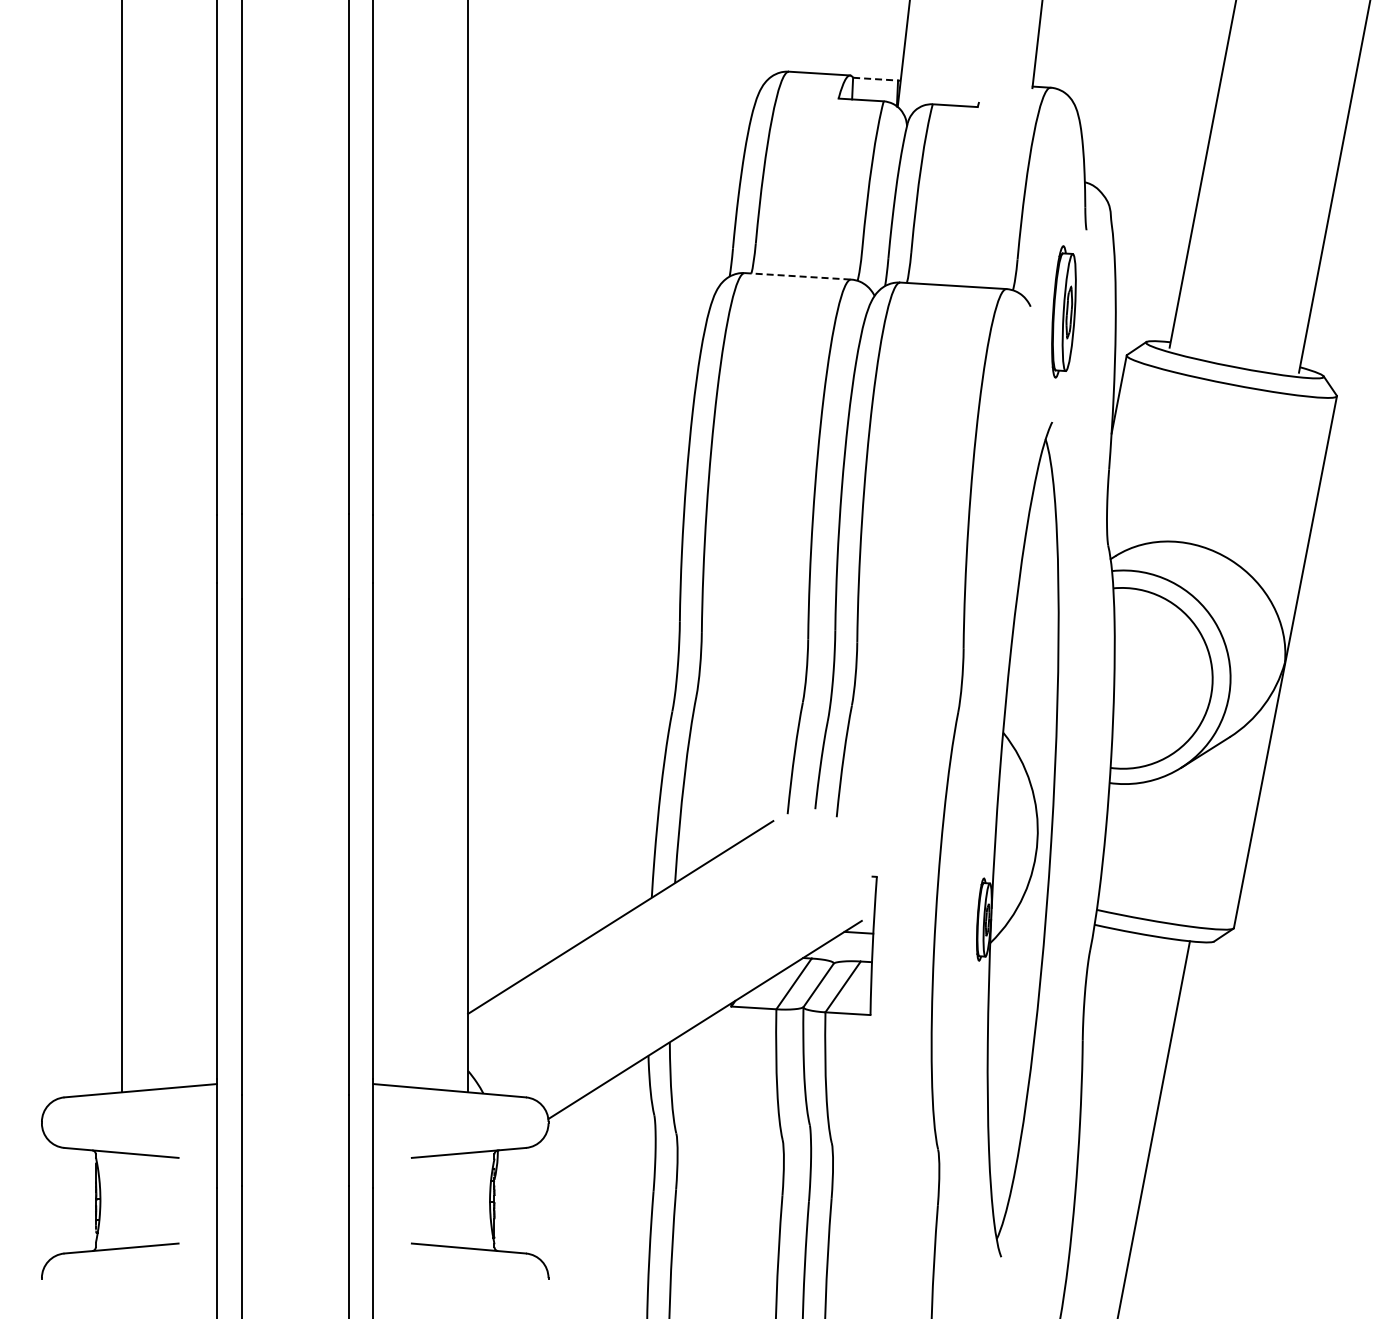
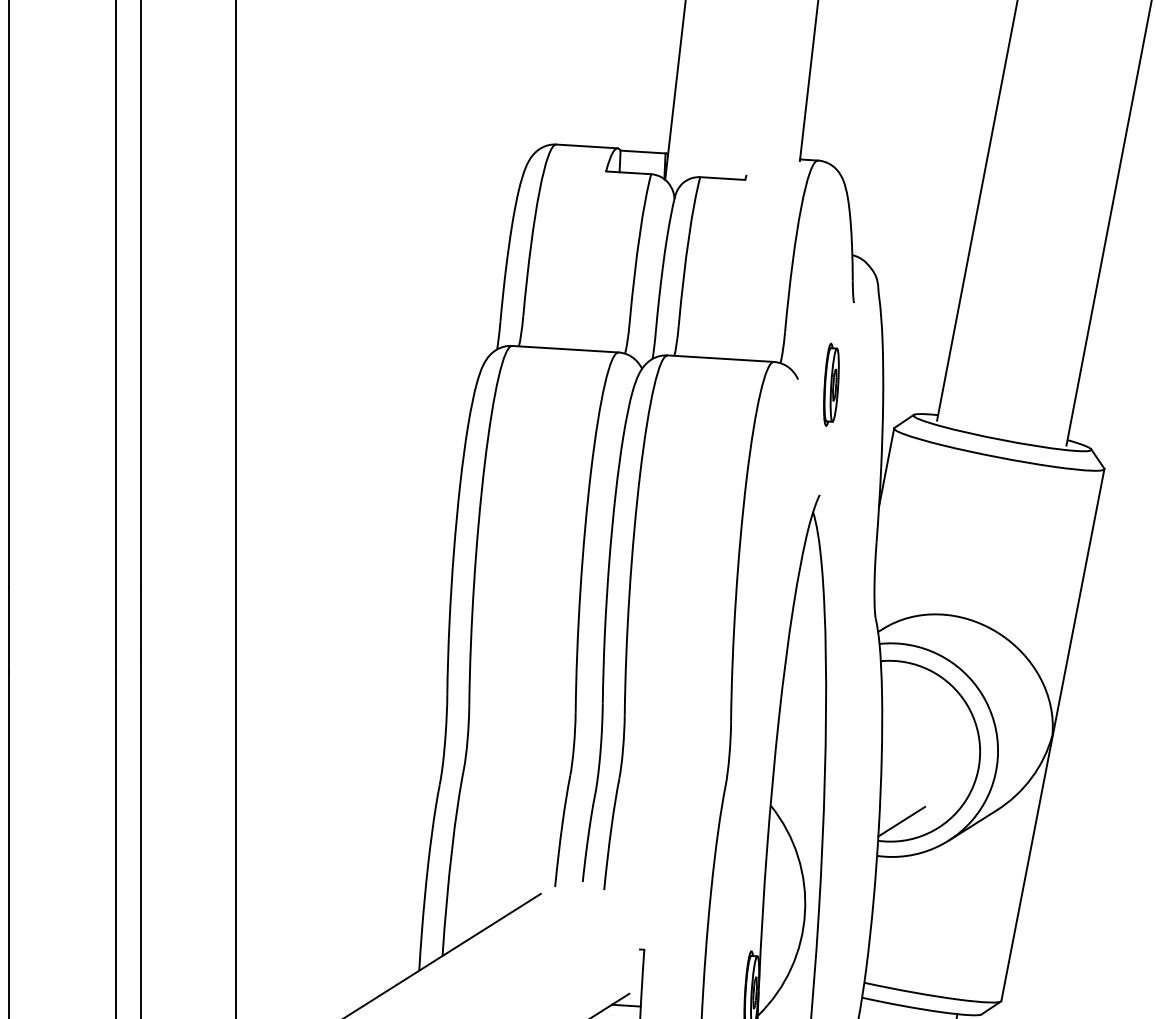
line: (875, 79) -> (642, 152), dashed -> solid
line: (798, 276) -> (565, 349), dashed -> solid
part: (1063, 311) -> (830, 384), size x0.62
line: (1133, 748) -> (900, 821), added

